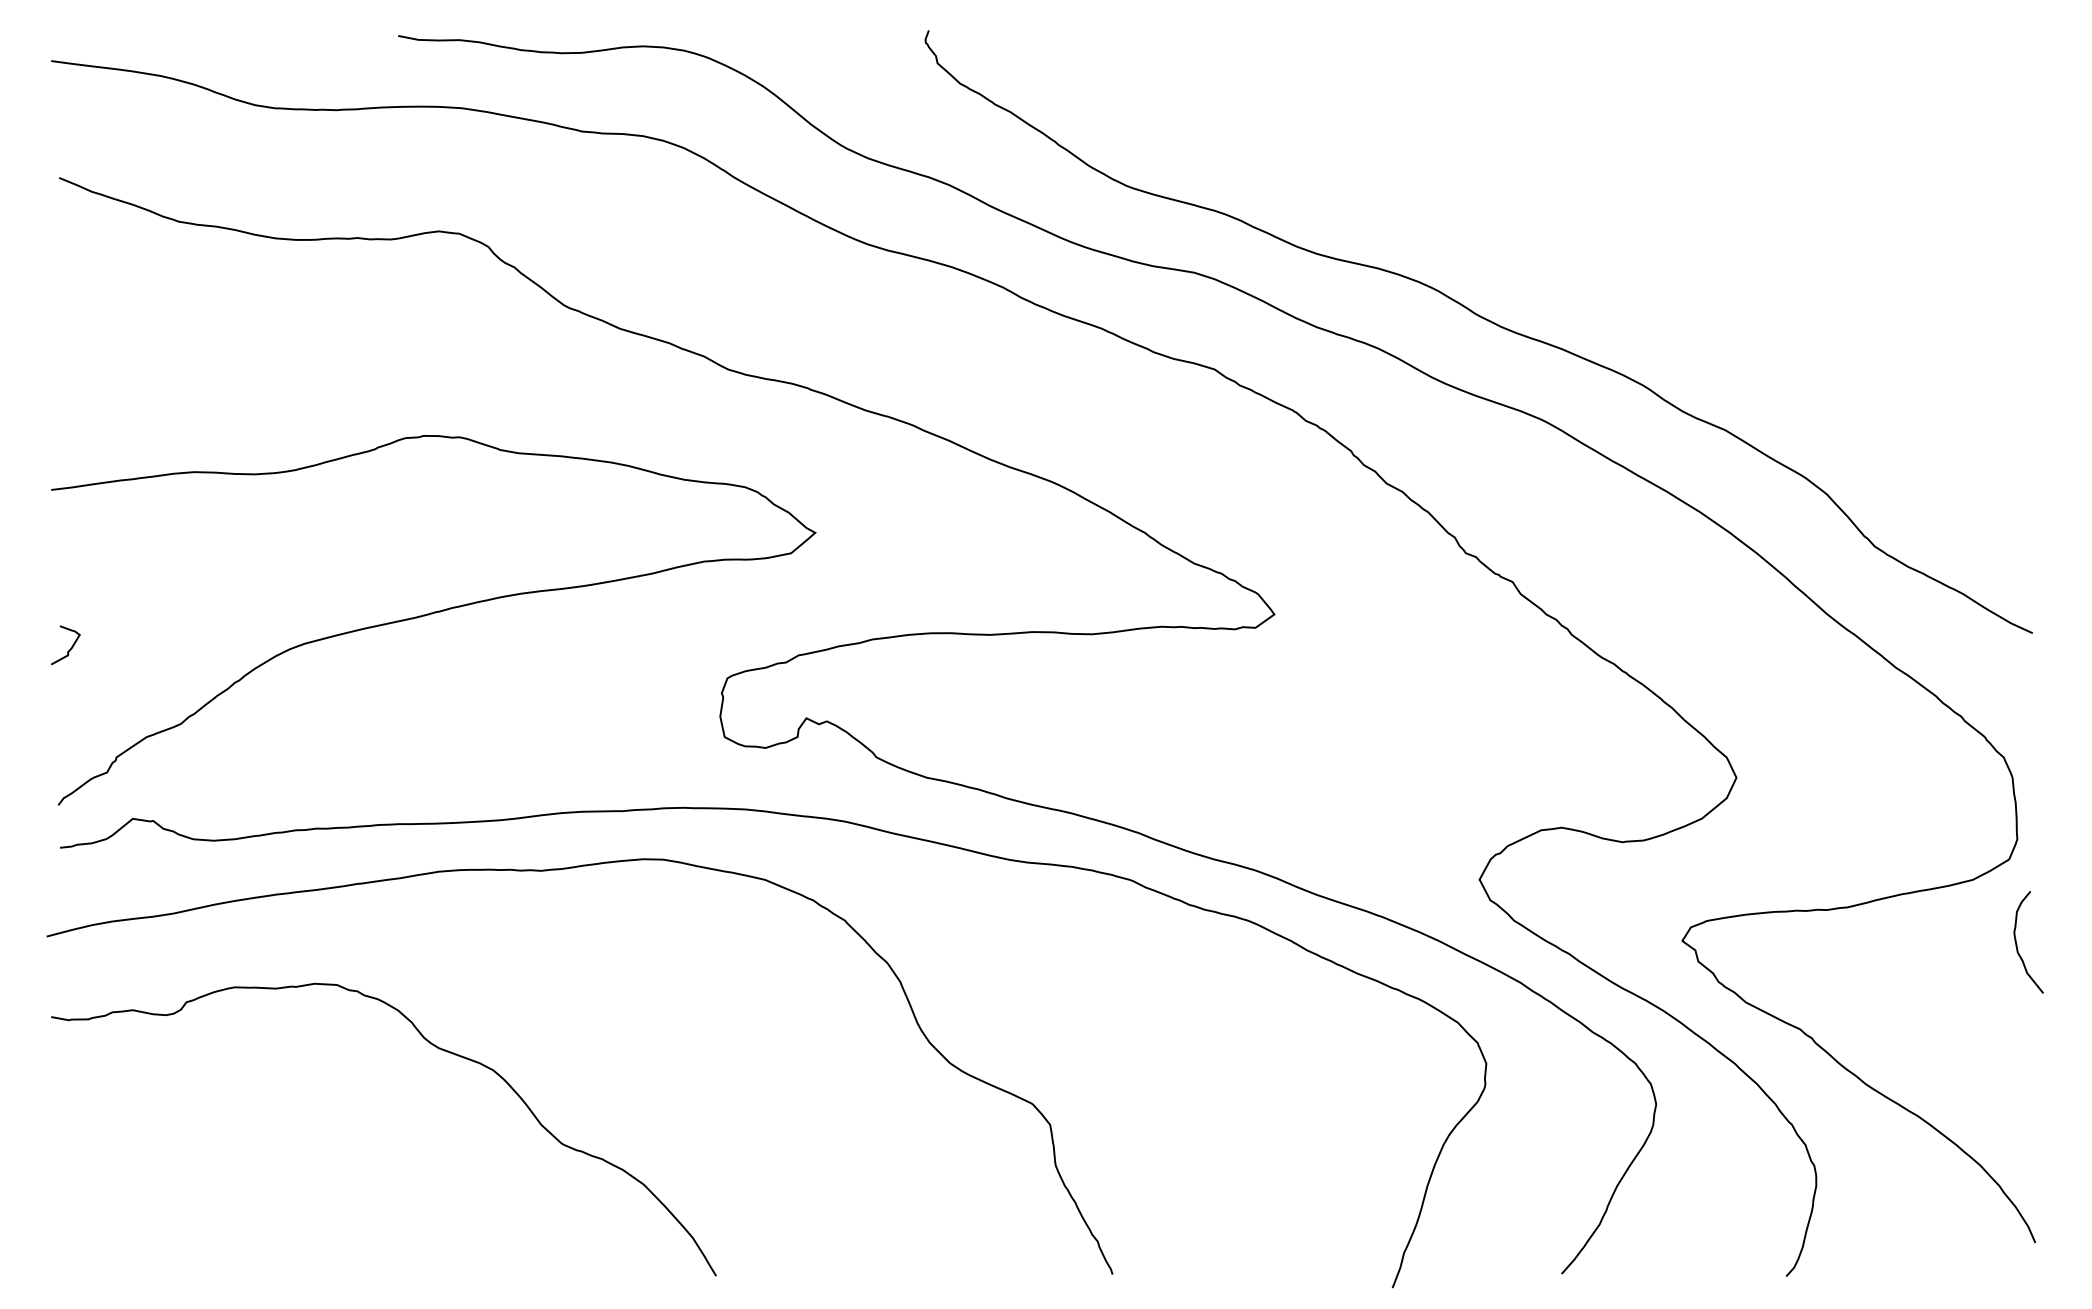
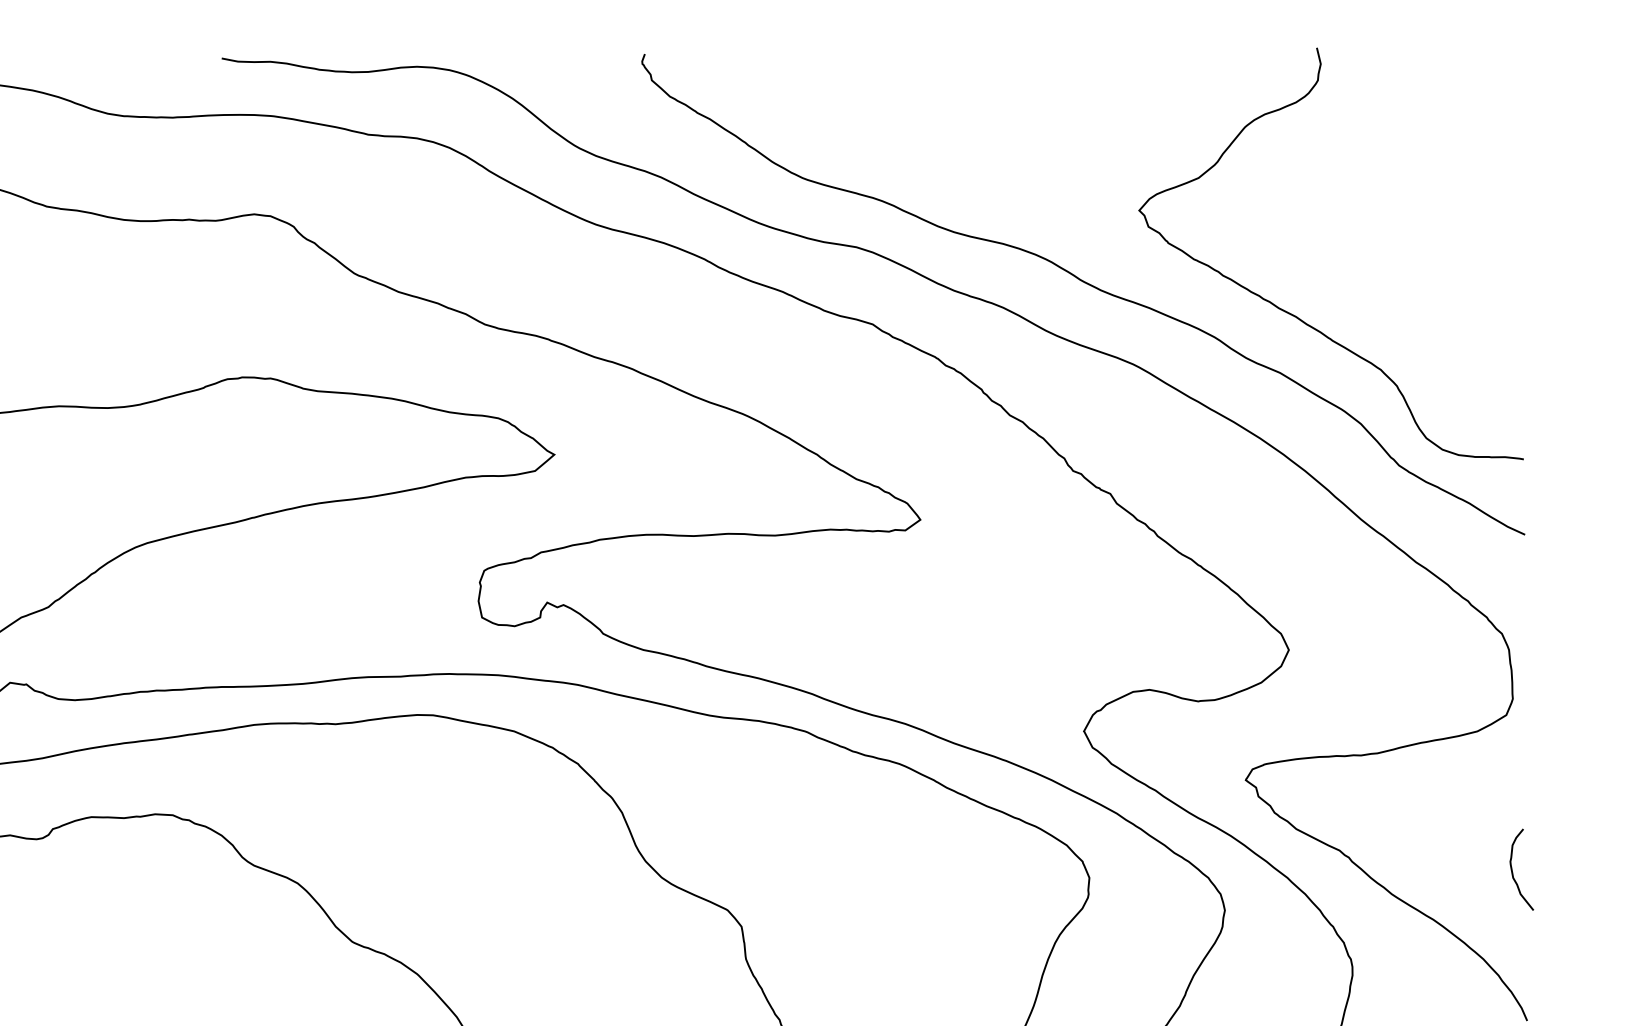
curve: (1746, 359) -> (1296, 316), added
curve: (2017, 944) -> (1512, 871), moved

